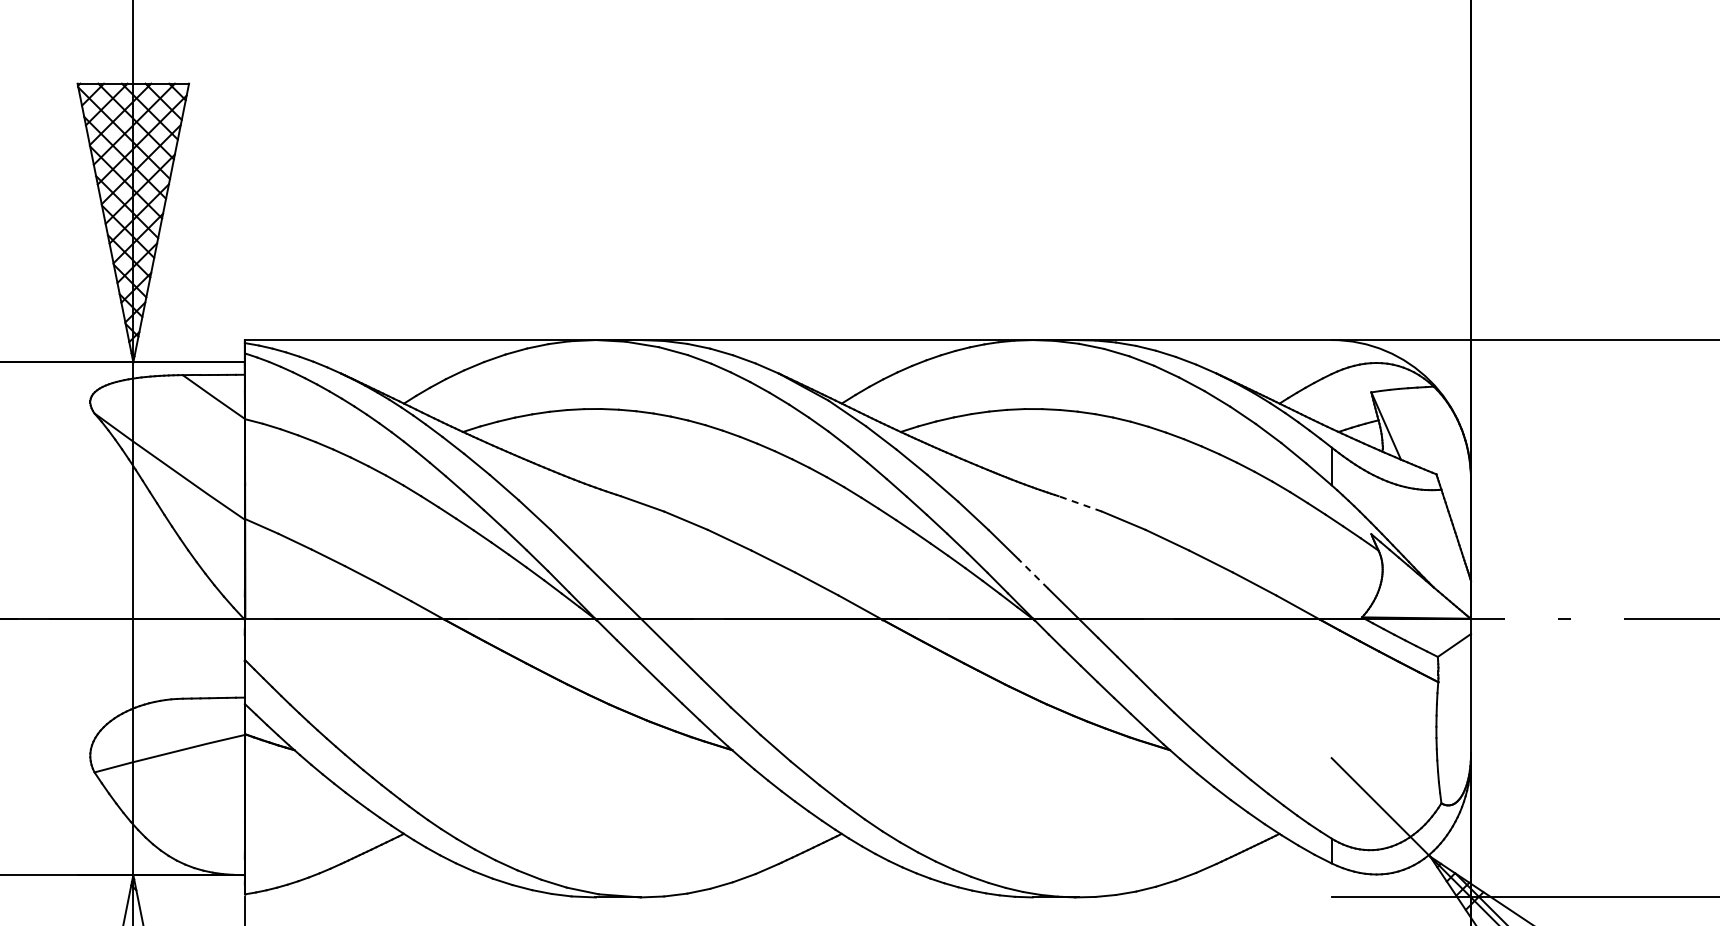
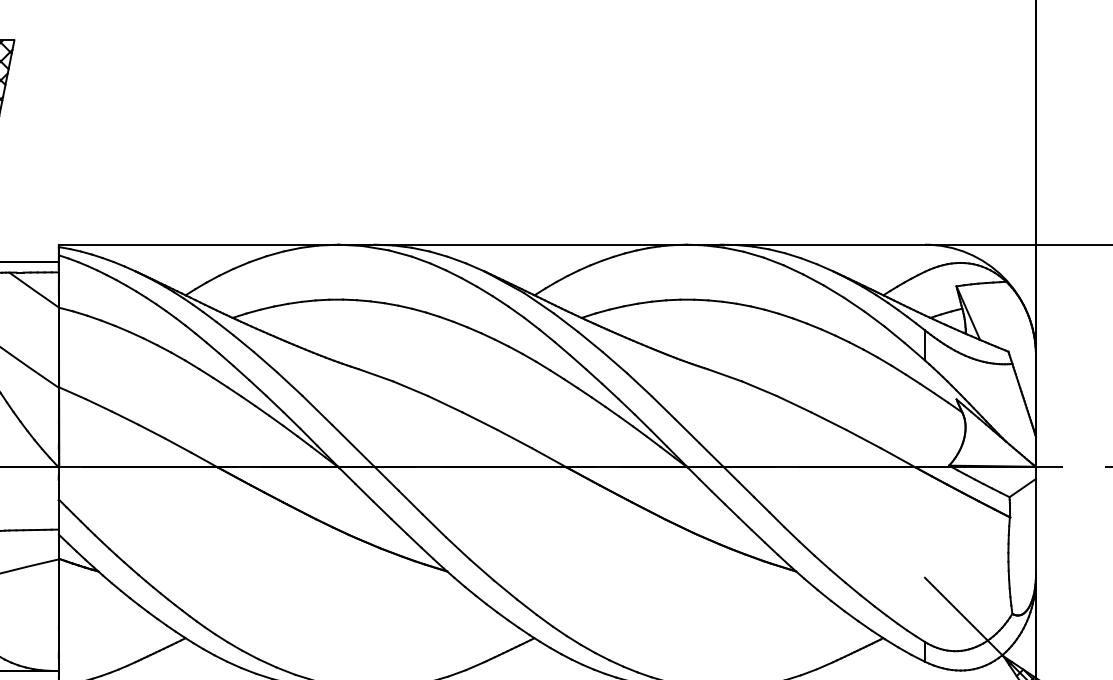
line: (1079, 503) -> (723, 374), dashed -> solid
line: (1033, 573) -> (687, 430), dashed -> solid

